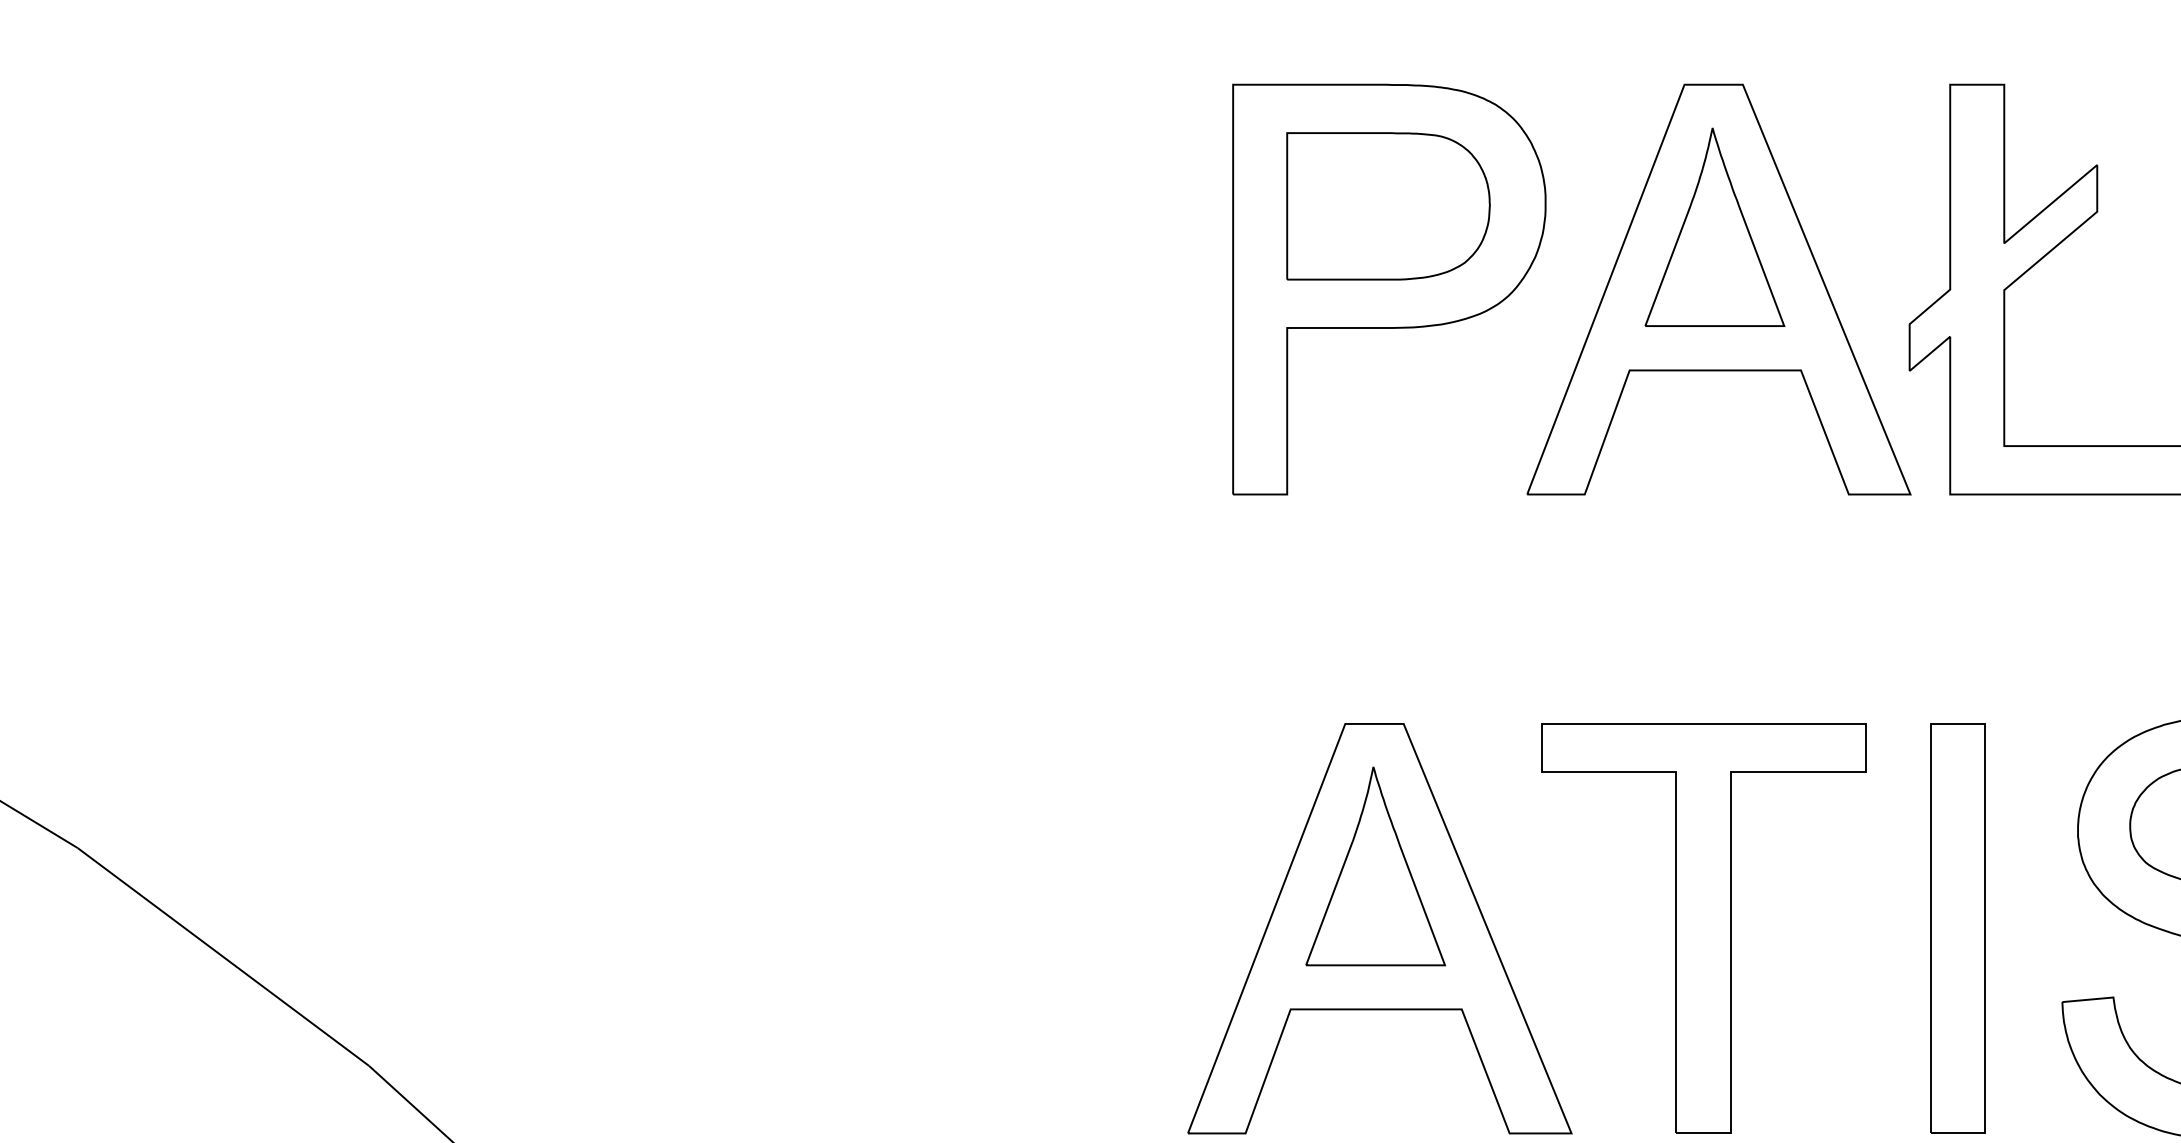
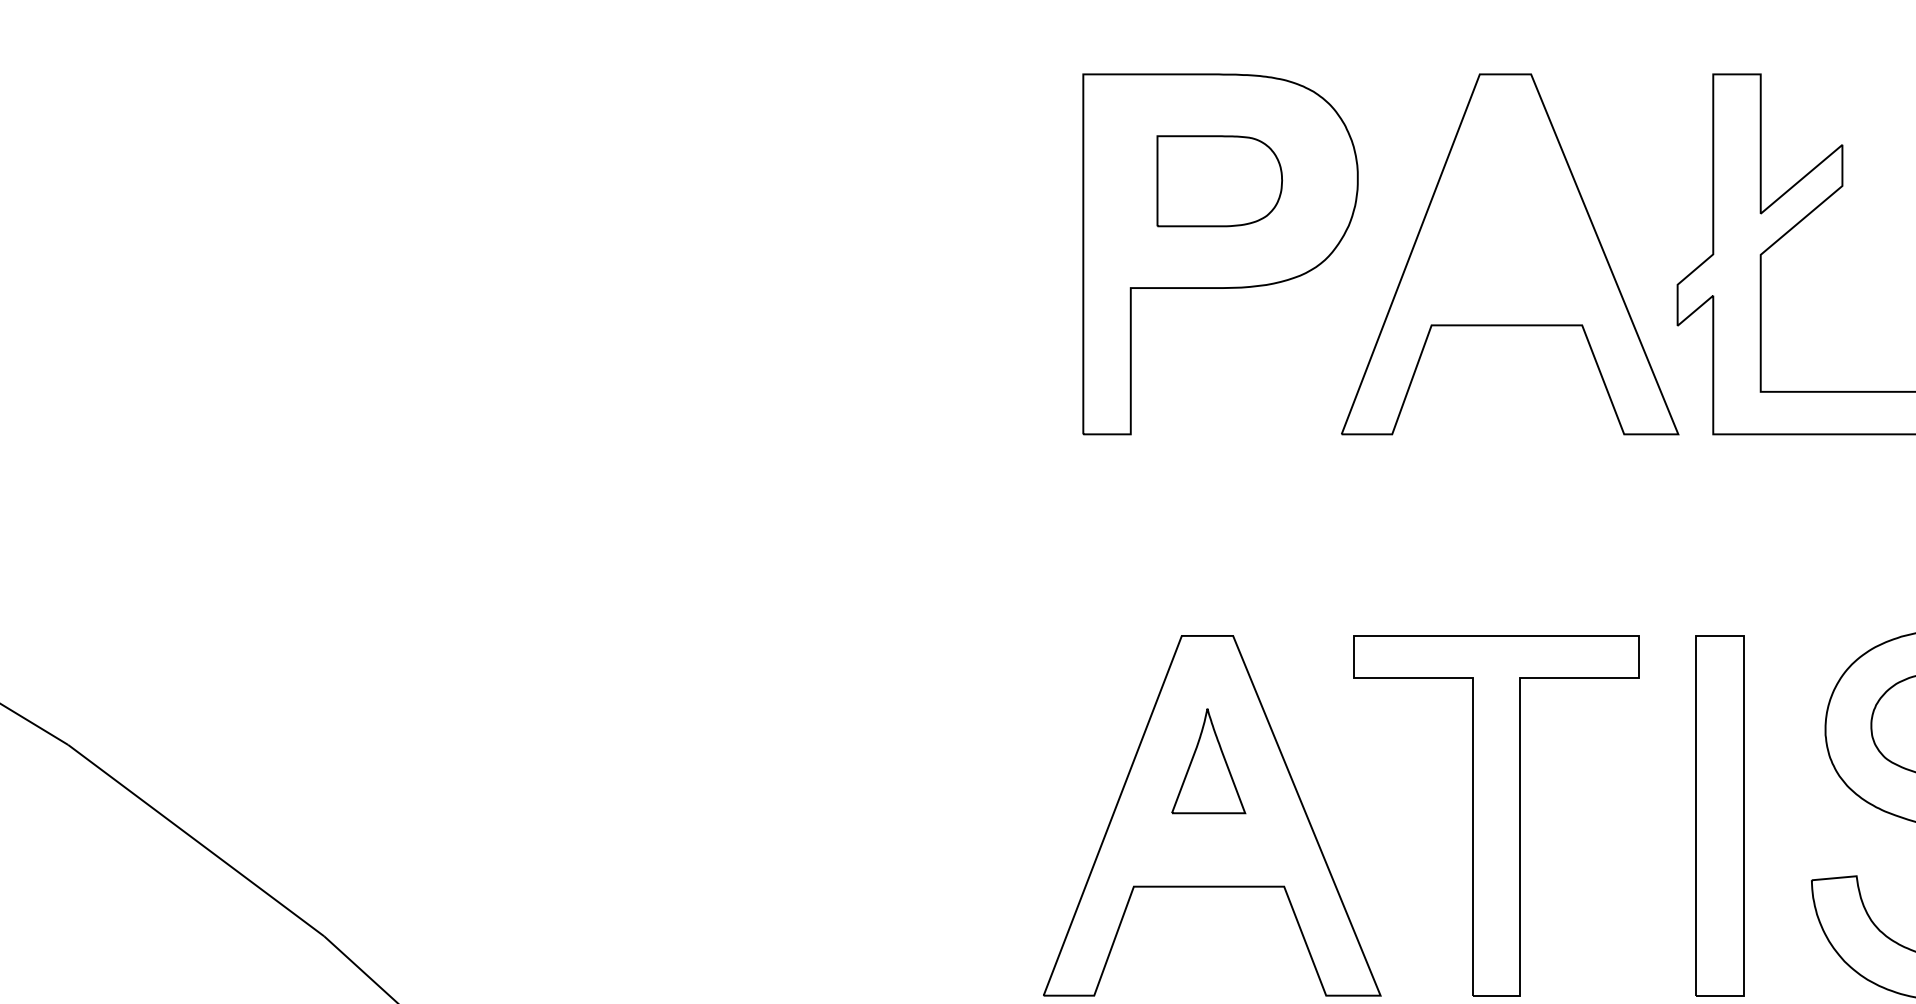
part: (1388, 206) -> (1219, 181), size x0.7
part: (1714, 226) -> (1506, 198), removed
part: (1375, 866) -> (1208, 761), size x0.6

